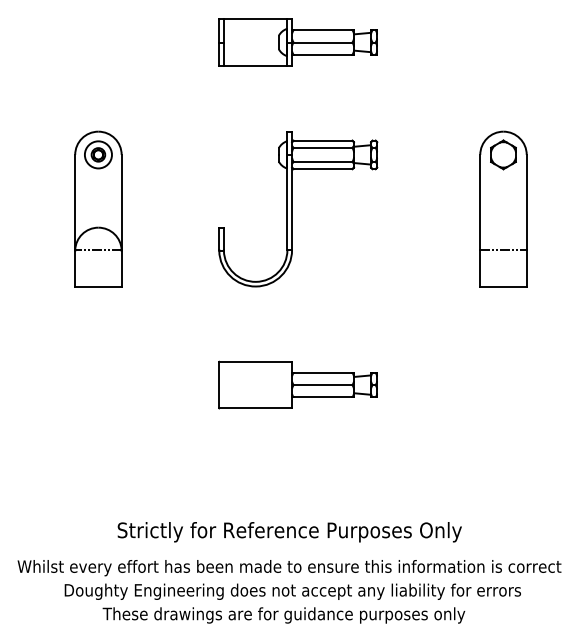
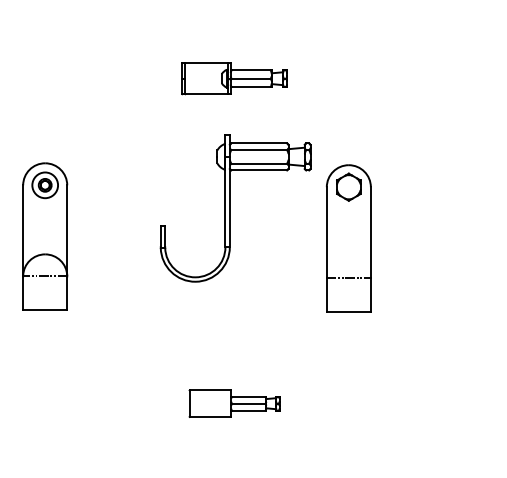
part: (297, 42) -> (234, 78), size x0.7
part: (503, 208) -> (348, 238), moved
part: (298, 209) -> (235, 208), moved
part: (297, 384) -> (234, 403), size x0.6

